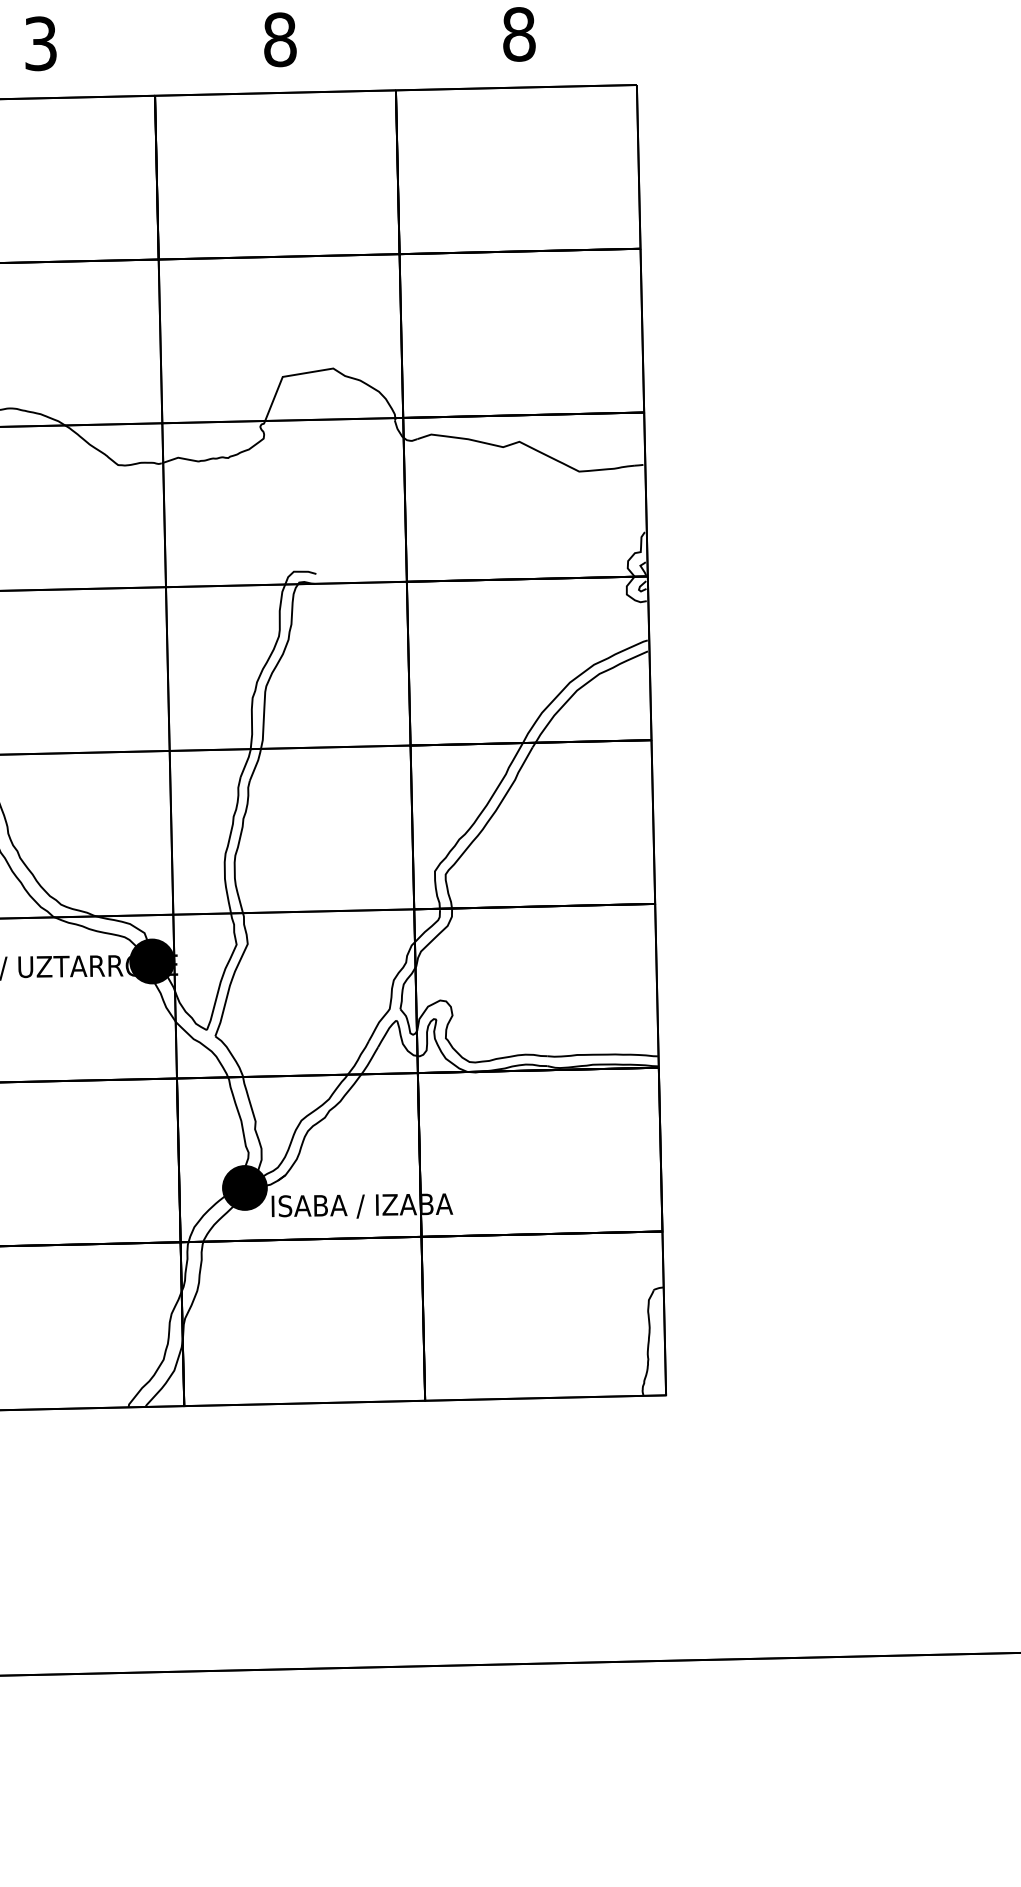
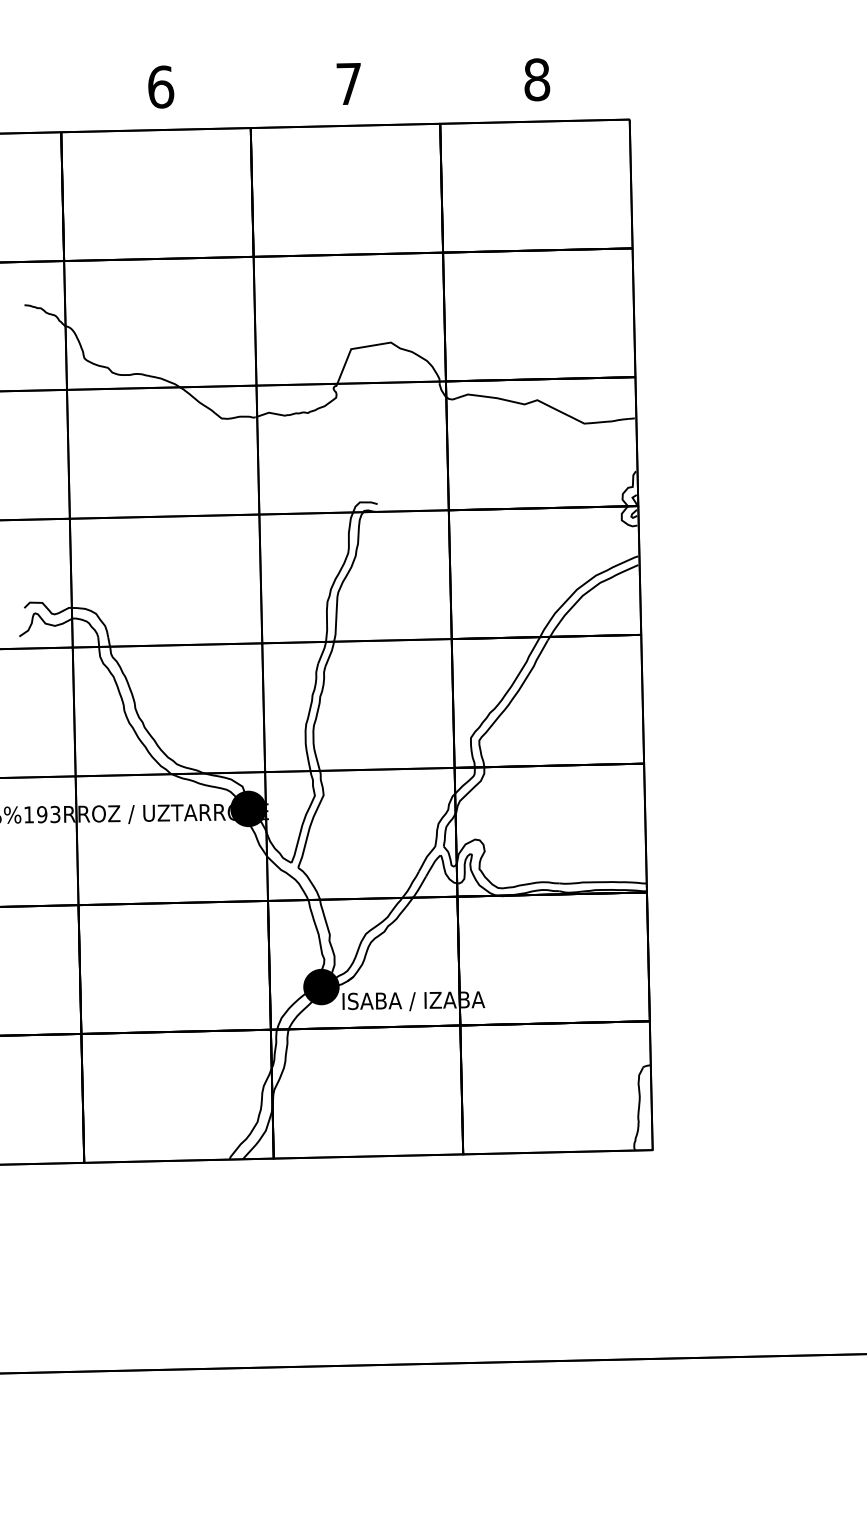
text: (280, 39) -> (349, 83), 8 -> 7
text: (41, 42) -> (161, 86), 3 -> 6

